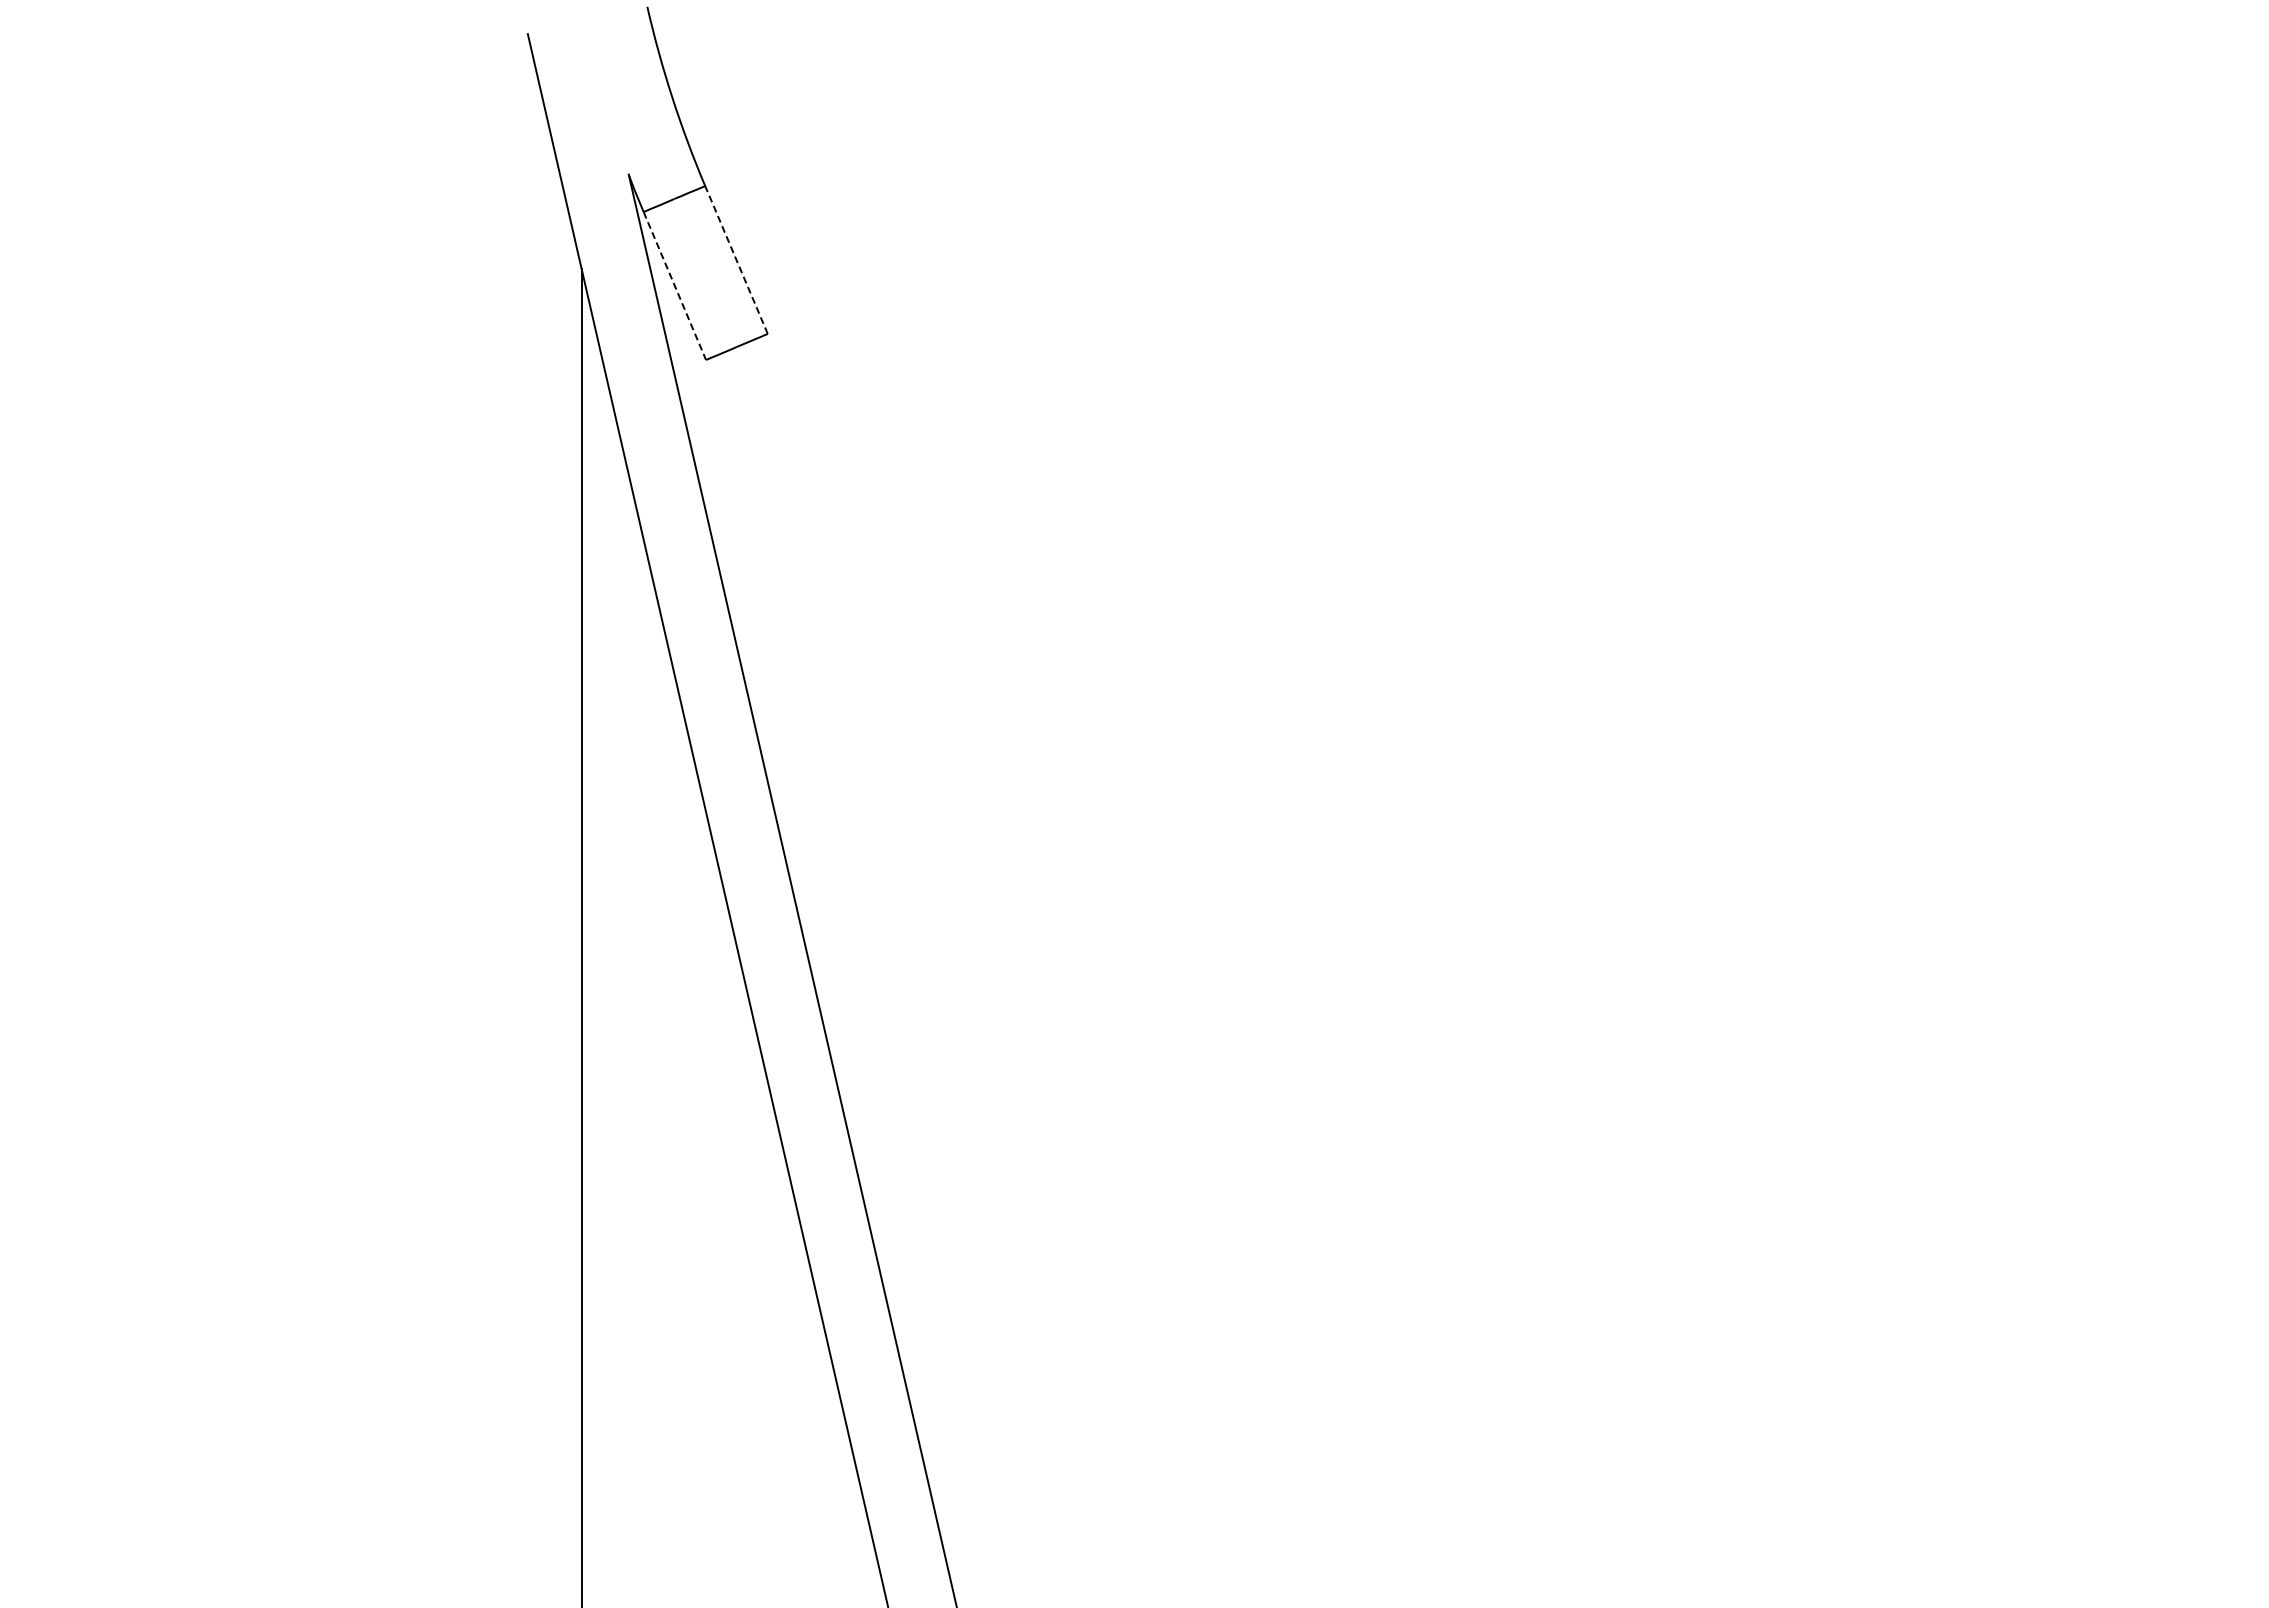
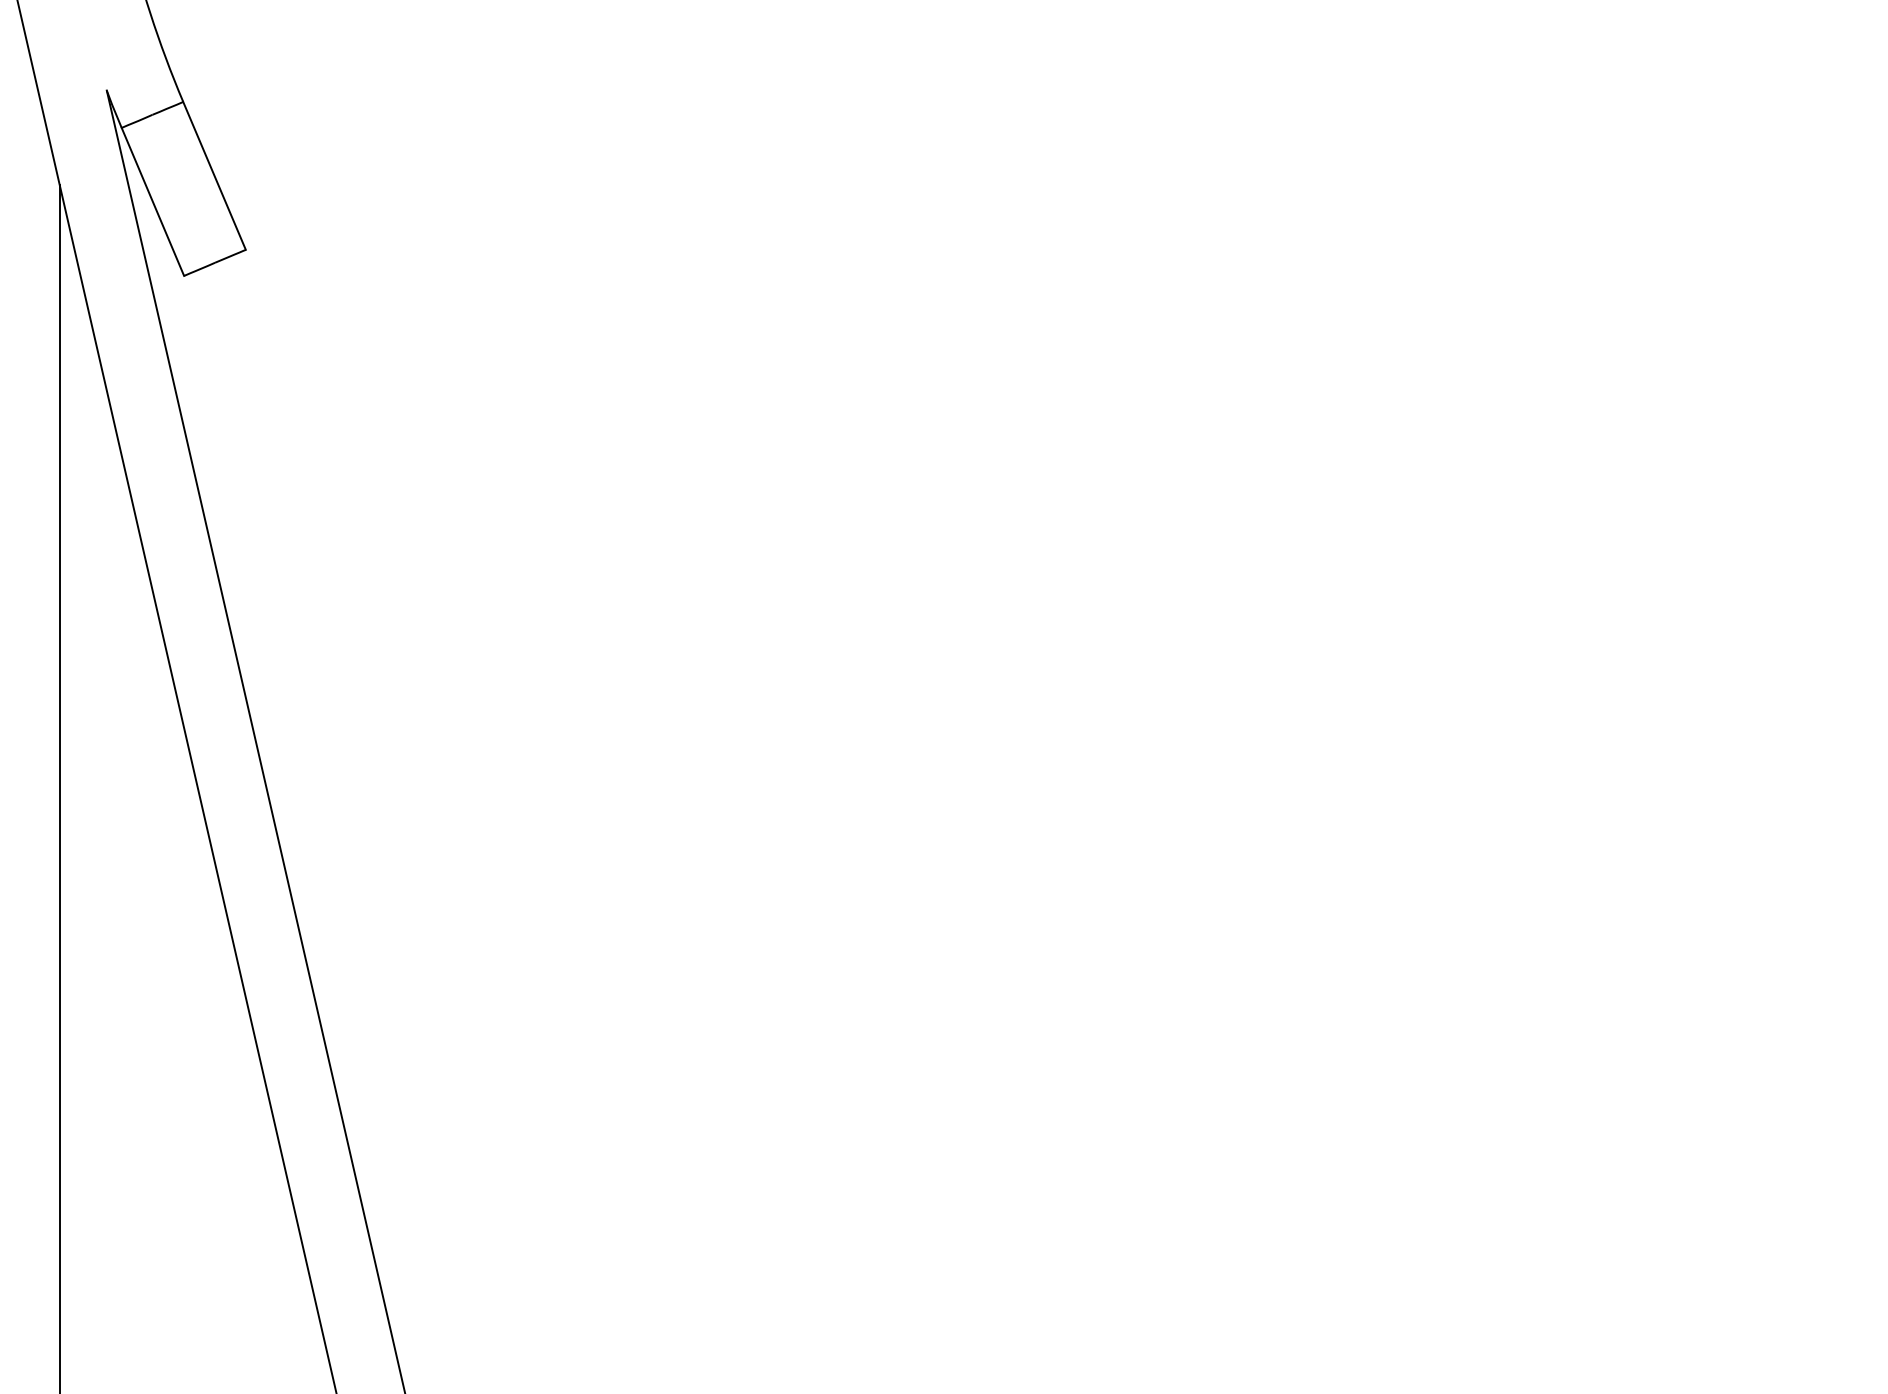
line: (736, 259) -> (214, 175), dashed -> solid
line: (675, 286) -> (153, 202), dashed -> solid

